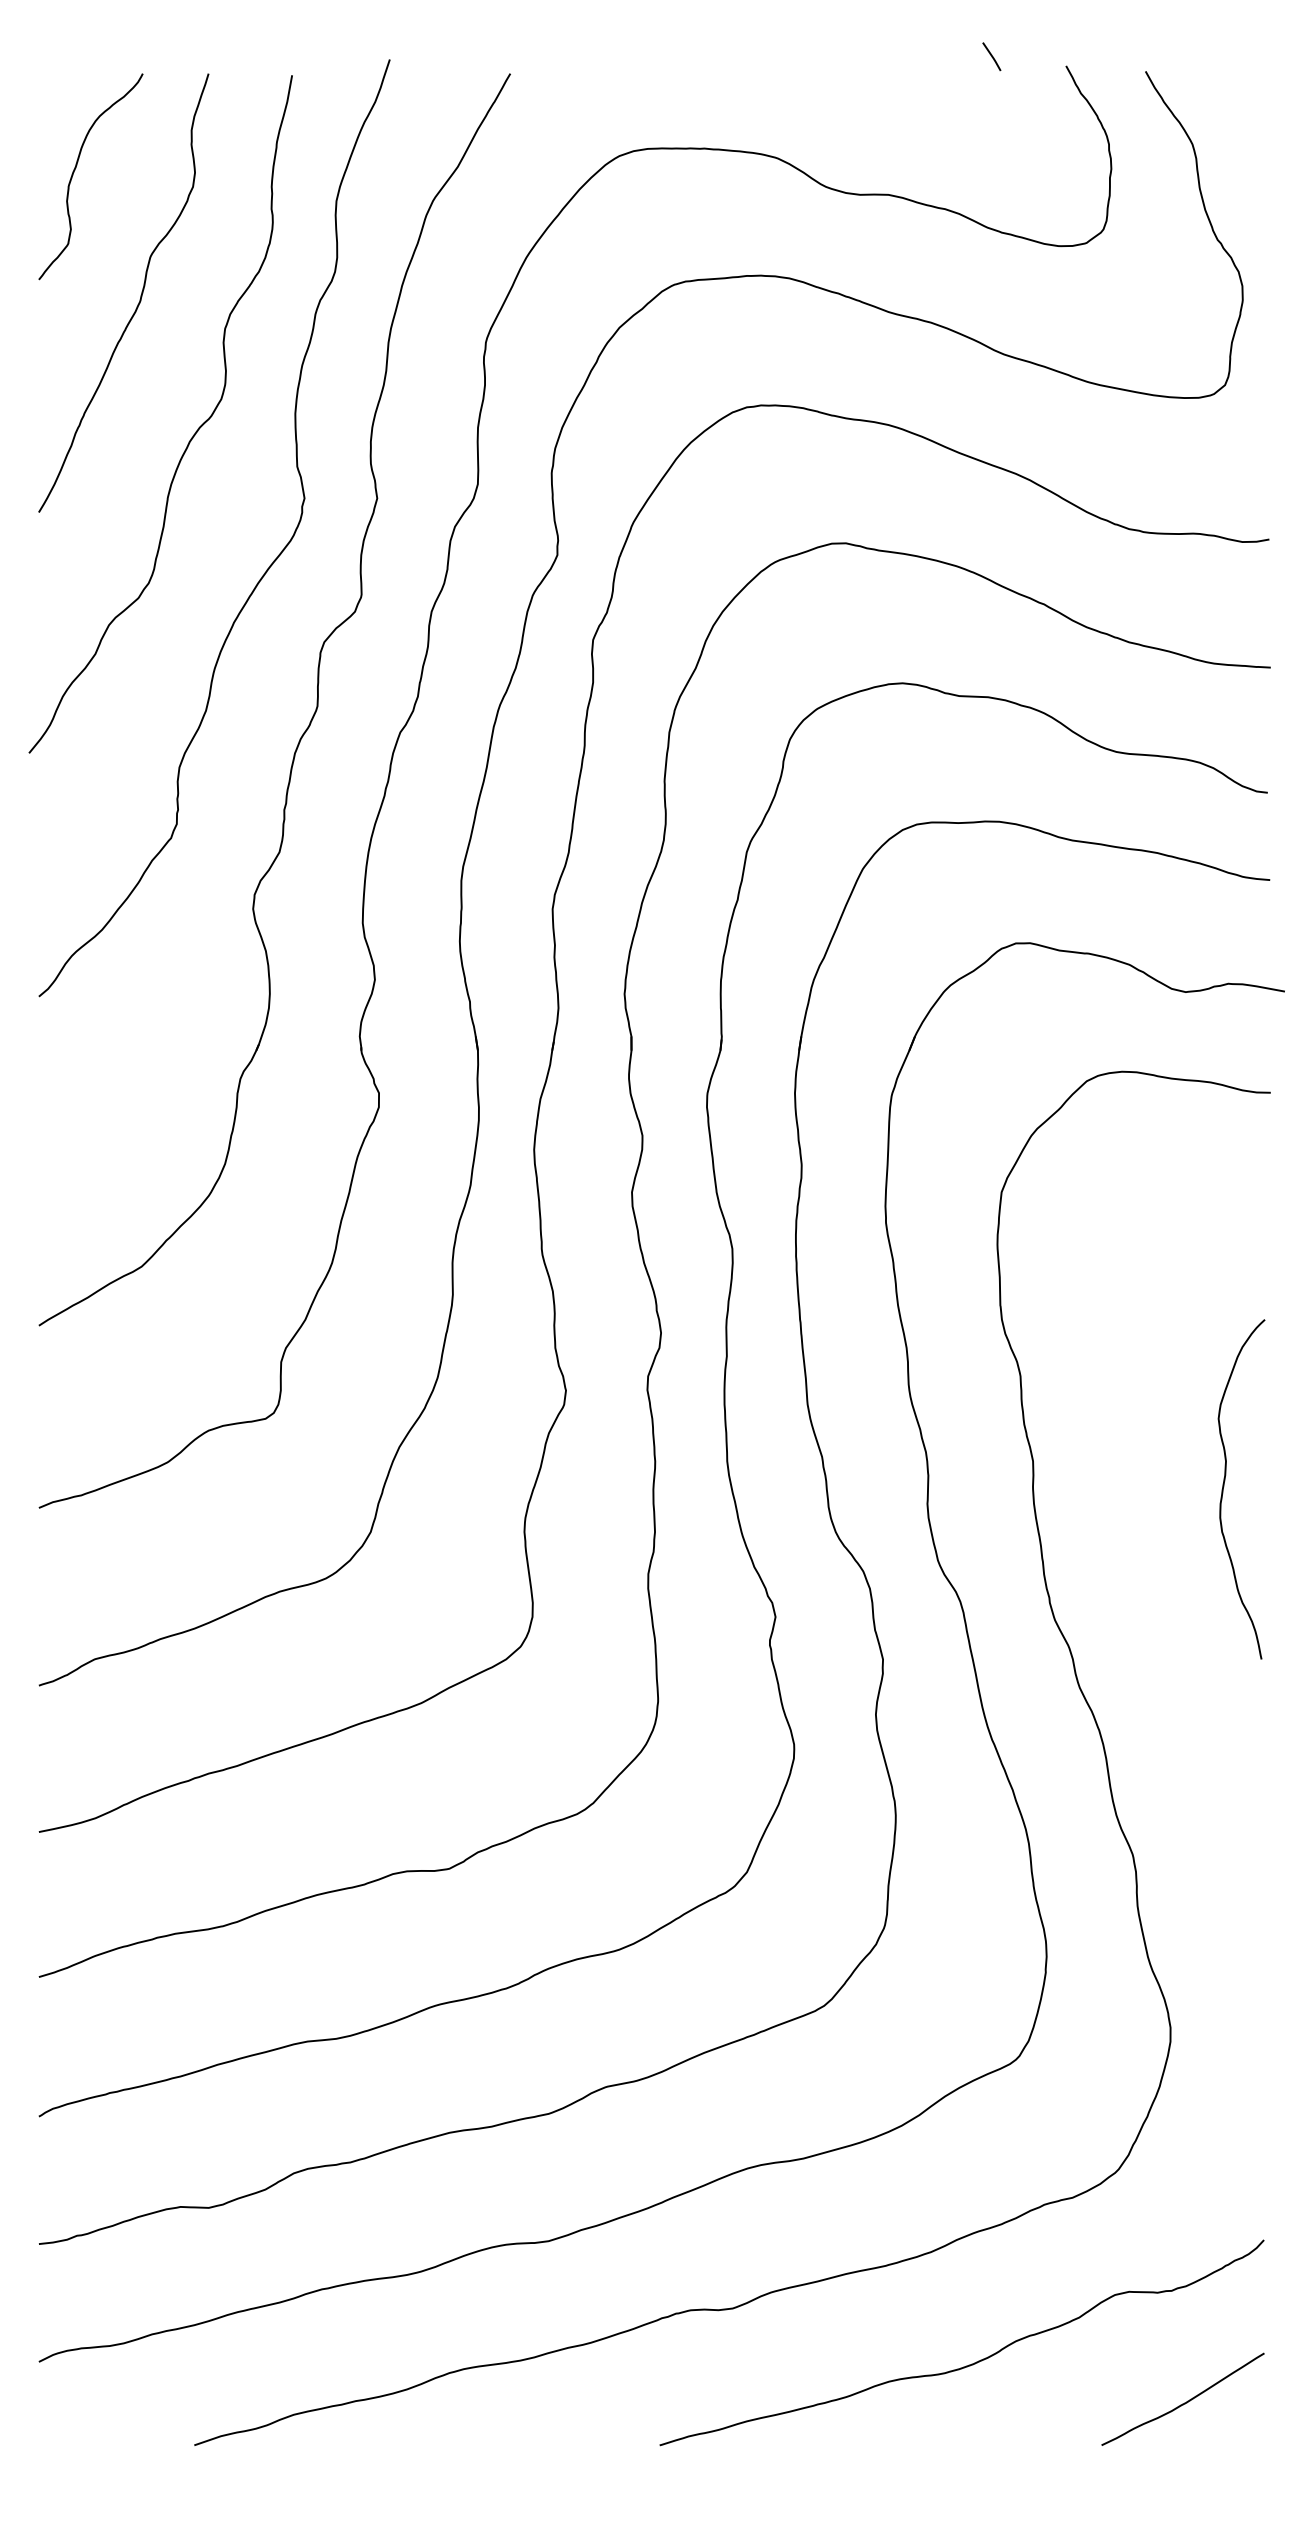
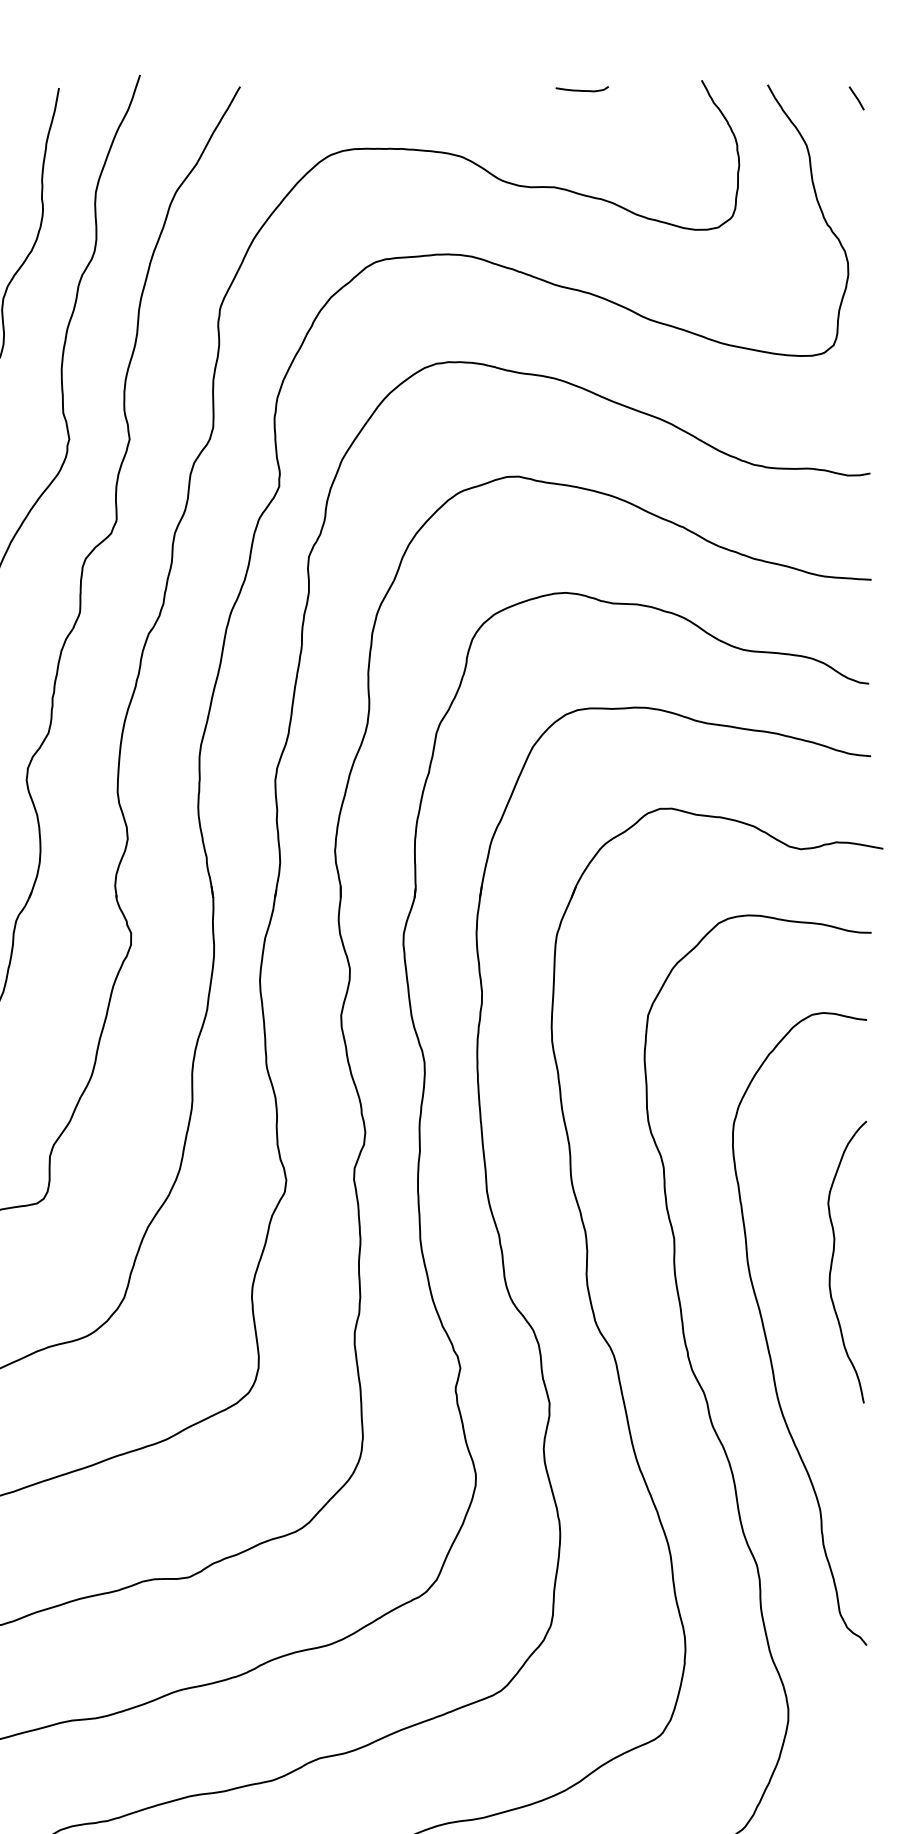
line: (991, 56) -> (856, 98), moved
curve: (922, 77) -> (582, 89), added
curve: (1144, 1579) -> (766, 1336), added

